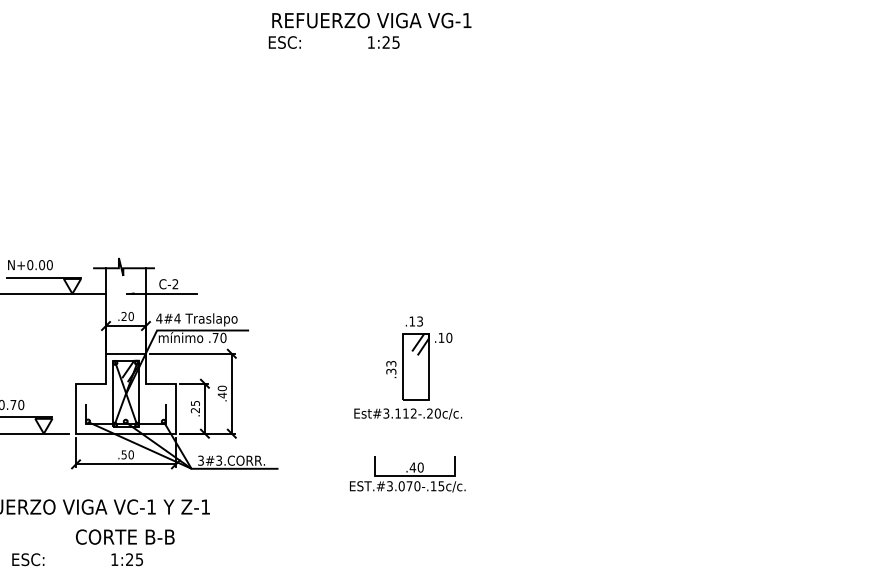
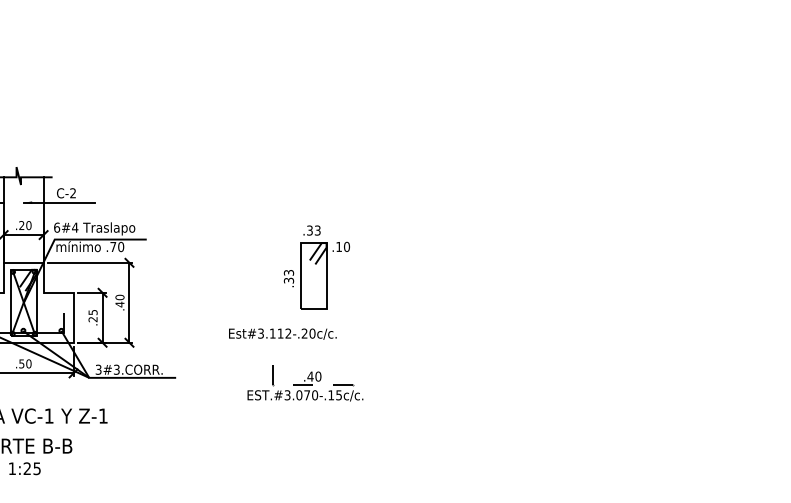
text: (159, 318) -> (57, 227), 4#4 -> 6#4
text: (412, 321) -> (310, 230), .13 -> .33
text: (408, 413) -> (283, 333), moved
line: (415, 476) -> (313, 385), solid -> dashed

